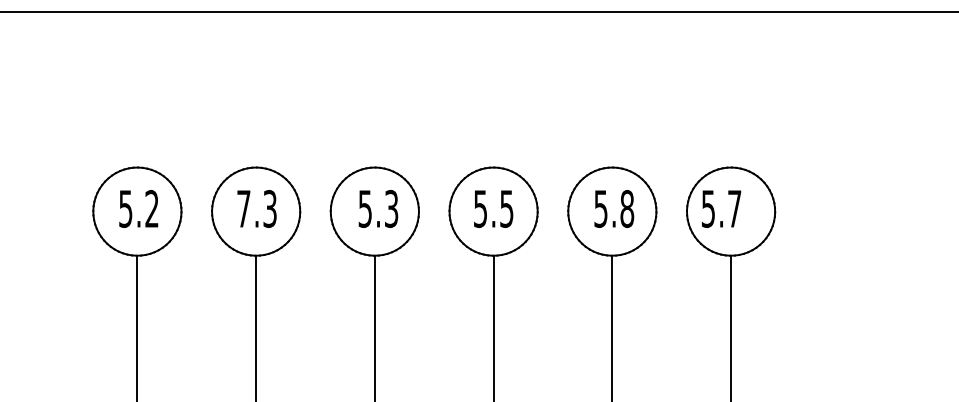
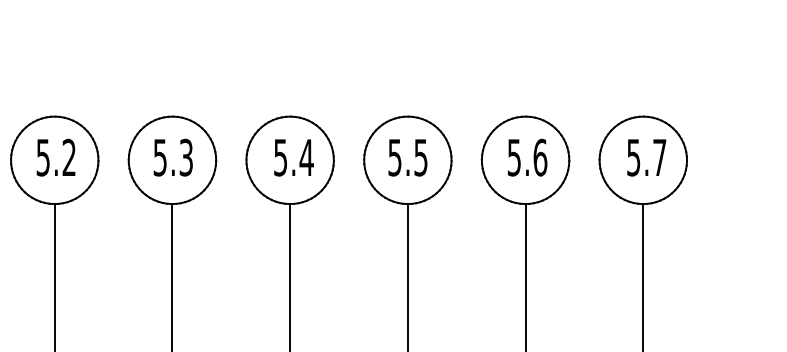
text: (243, 208) -> (159, 157), 7.3 -> 5.3
text: (391, 208) -> (306, 157), 5.3 -> 5.4
text: (627, 208) -> (540, 157), 5.8 -> 5.6
text: (721, 208) -> (646, 157), moved

